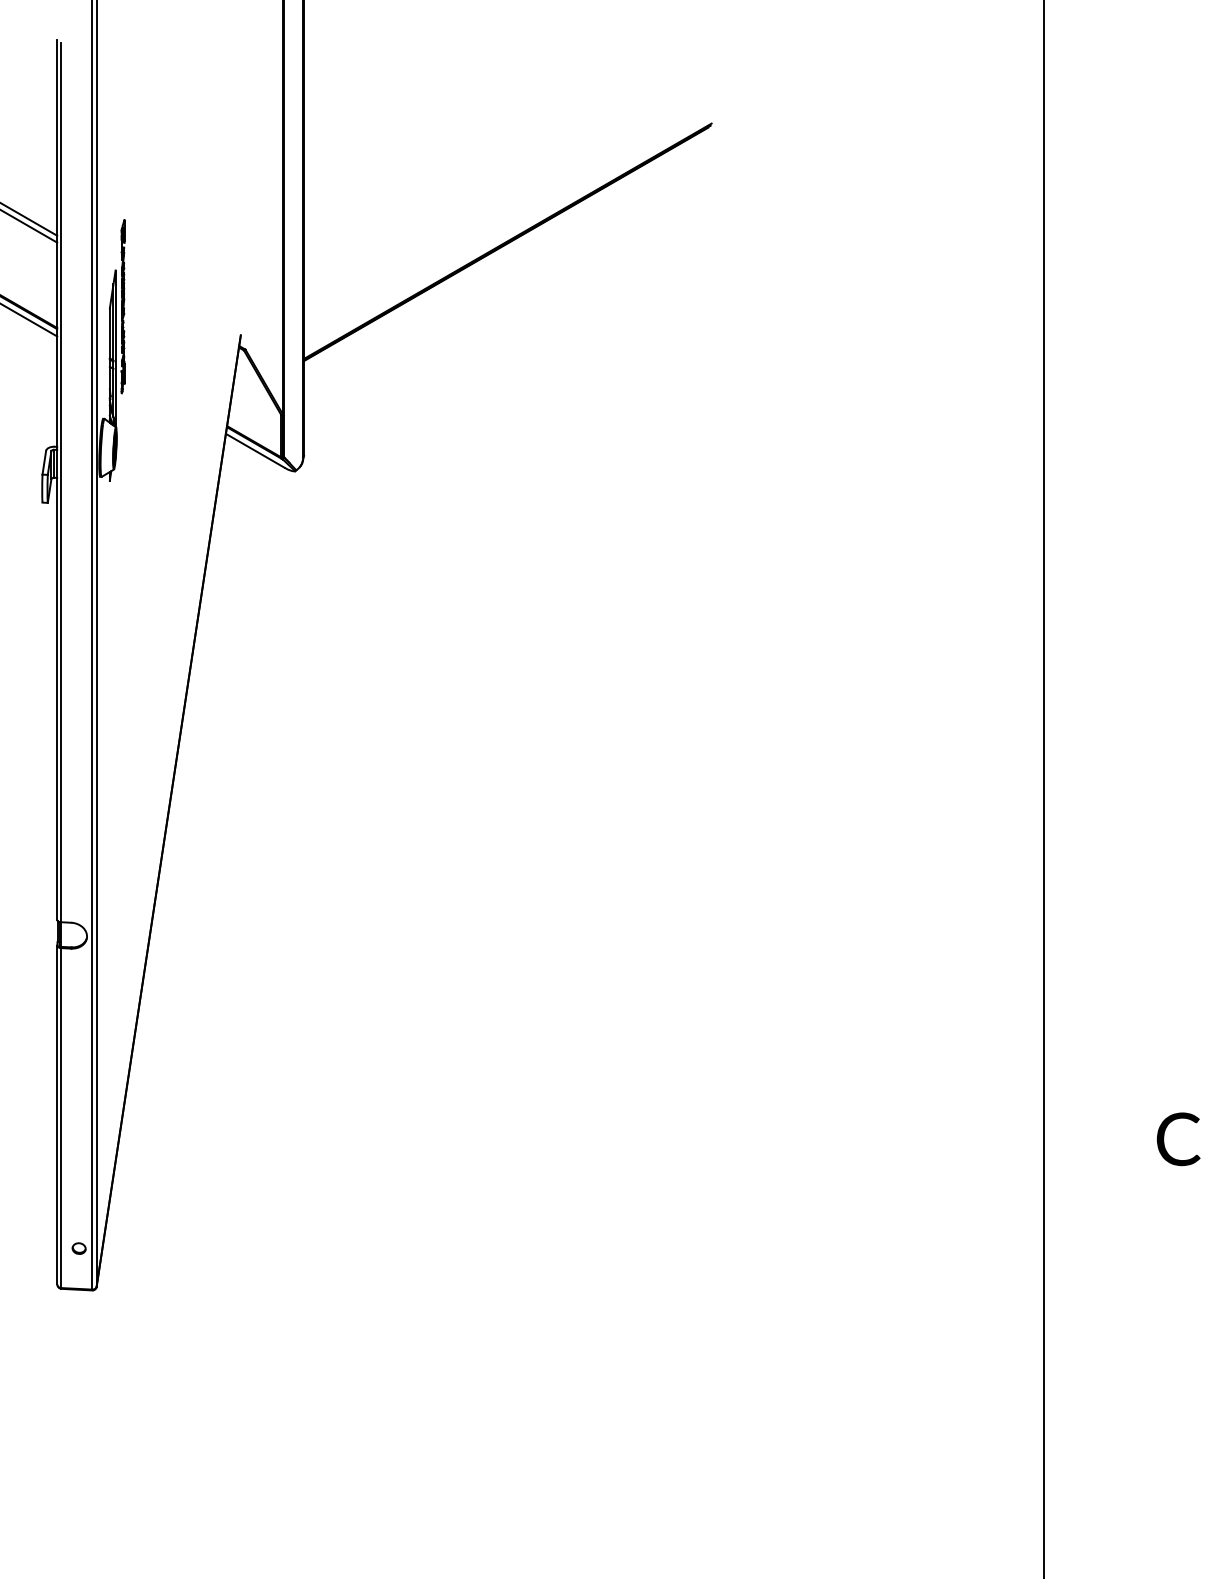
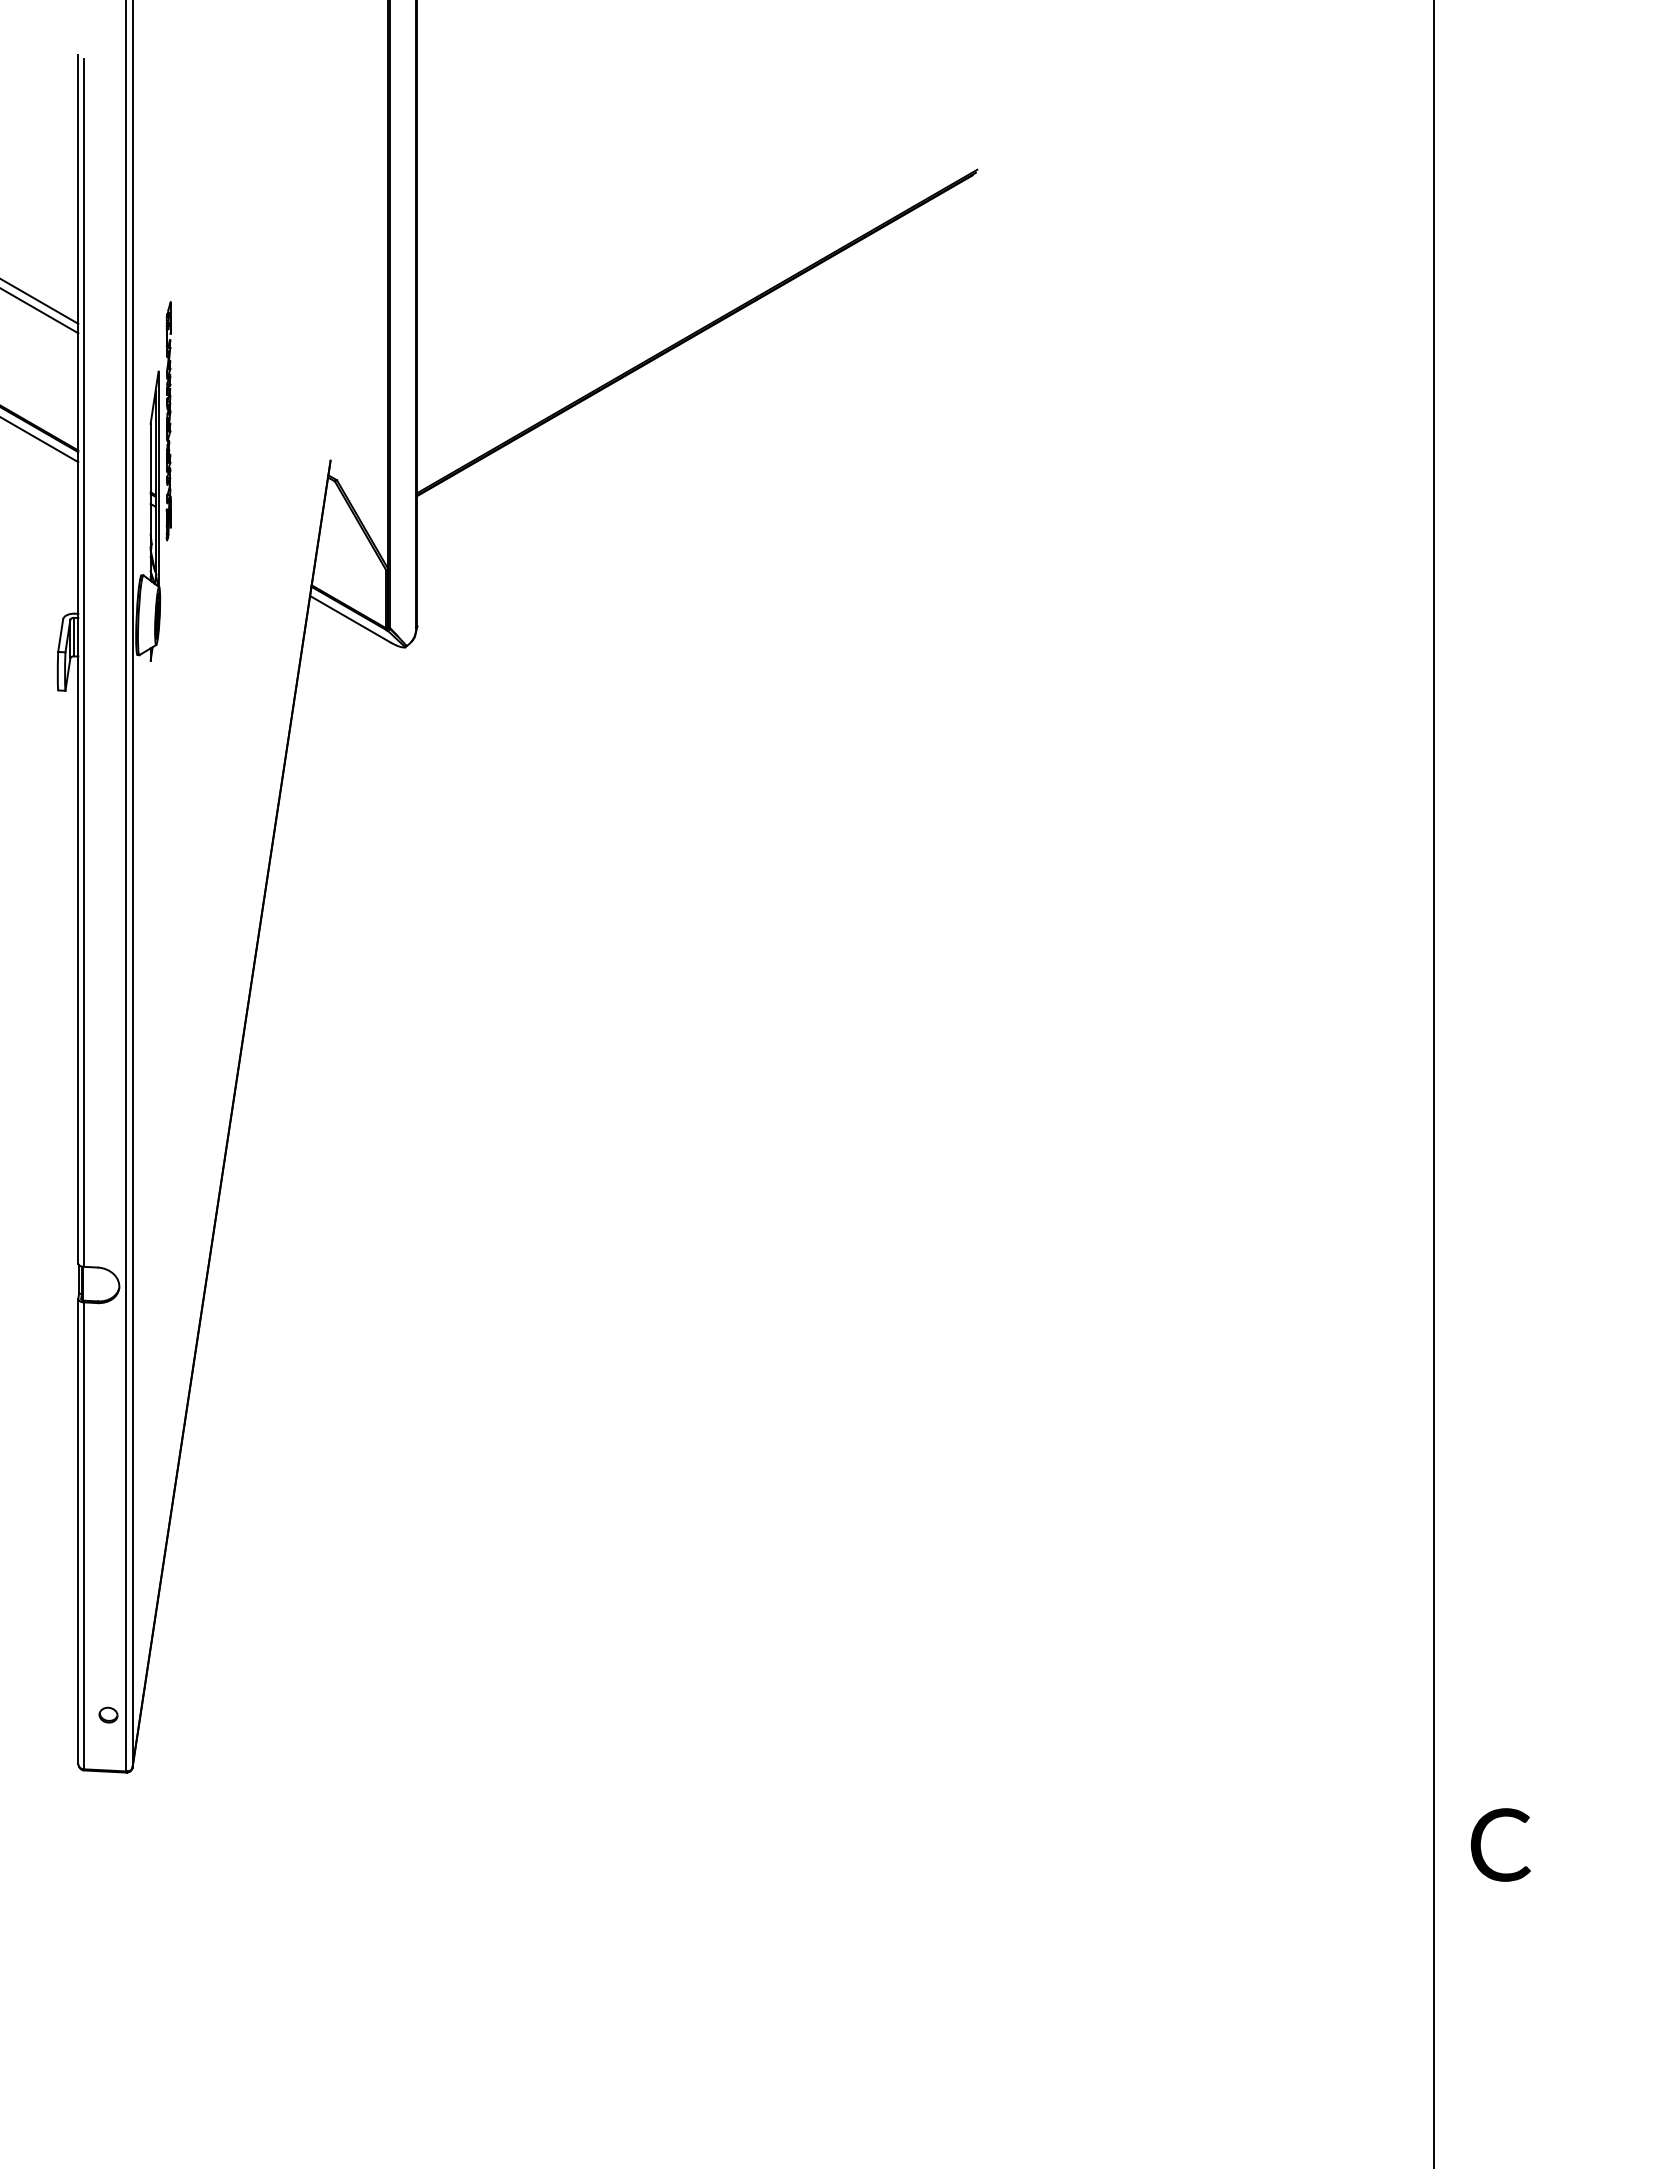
text: (1178, 1138) -> (1500, 1844), moved

